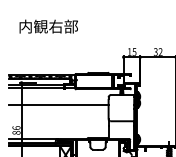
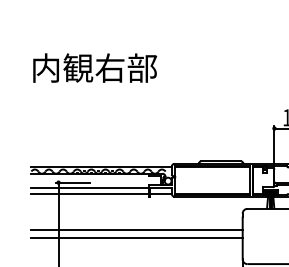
text: (48, 26) -> (94, 67), moved
line: (58, 109) -> (136, 239), added

